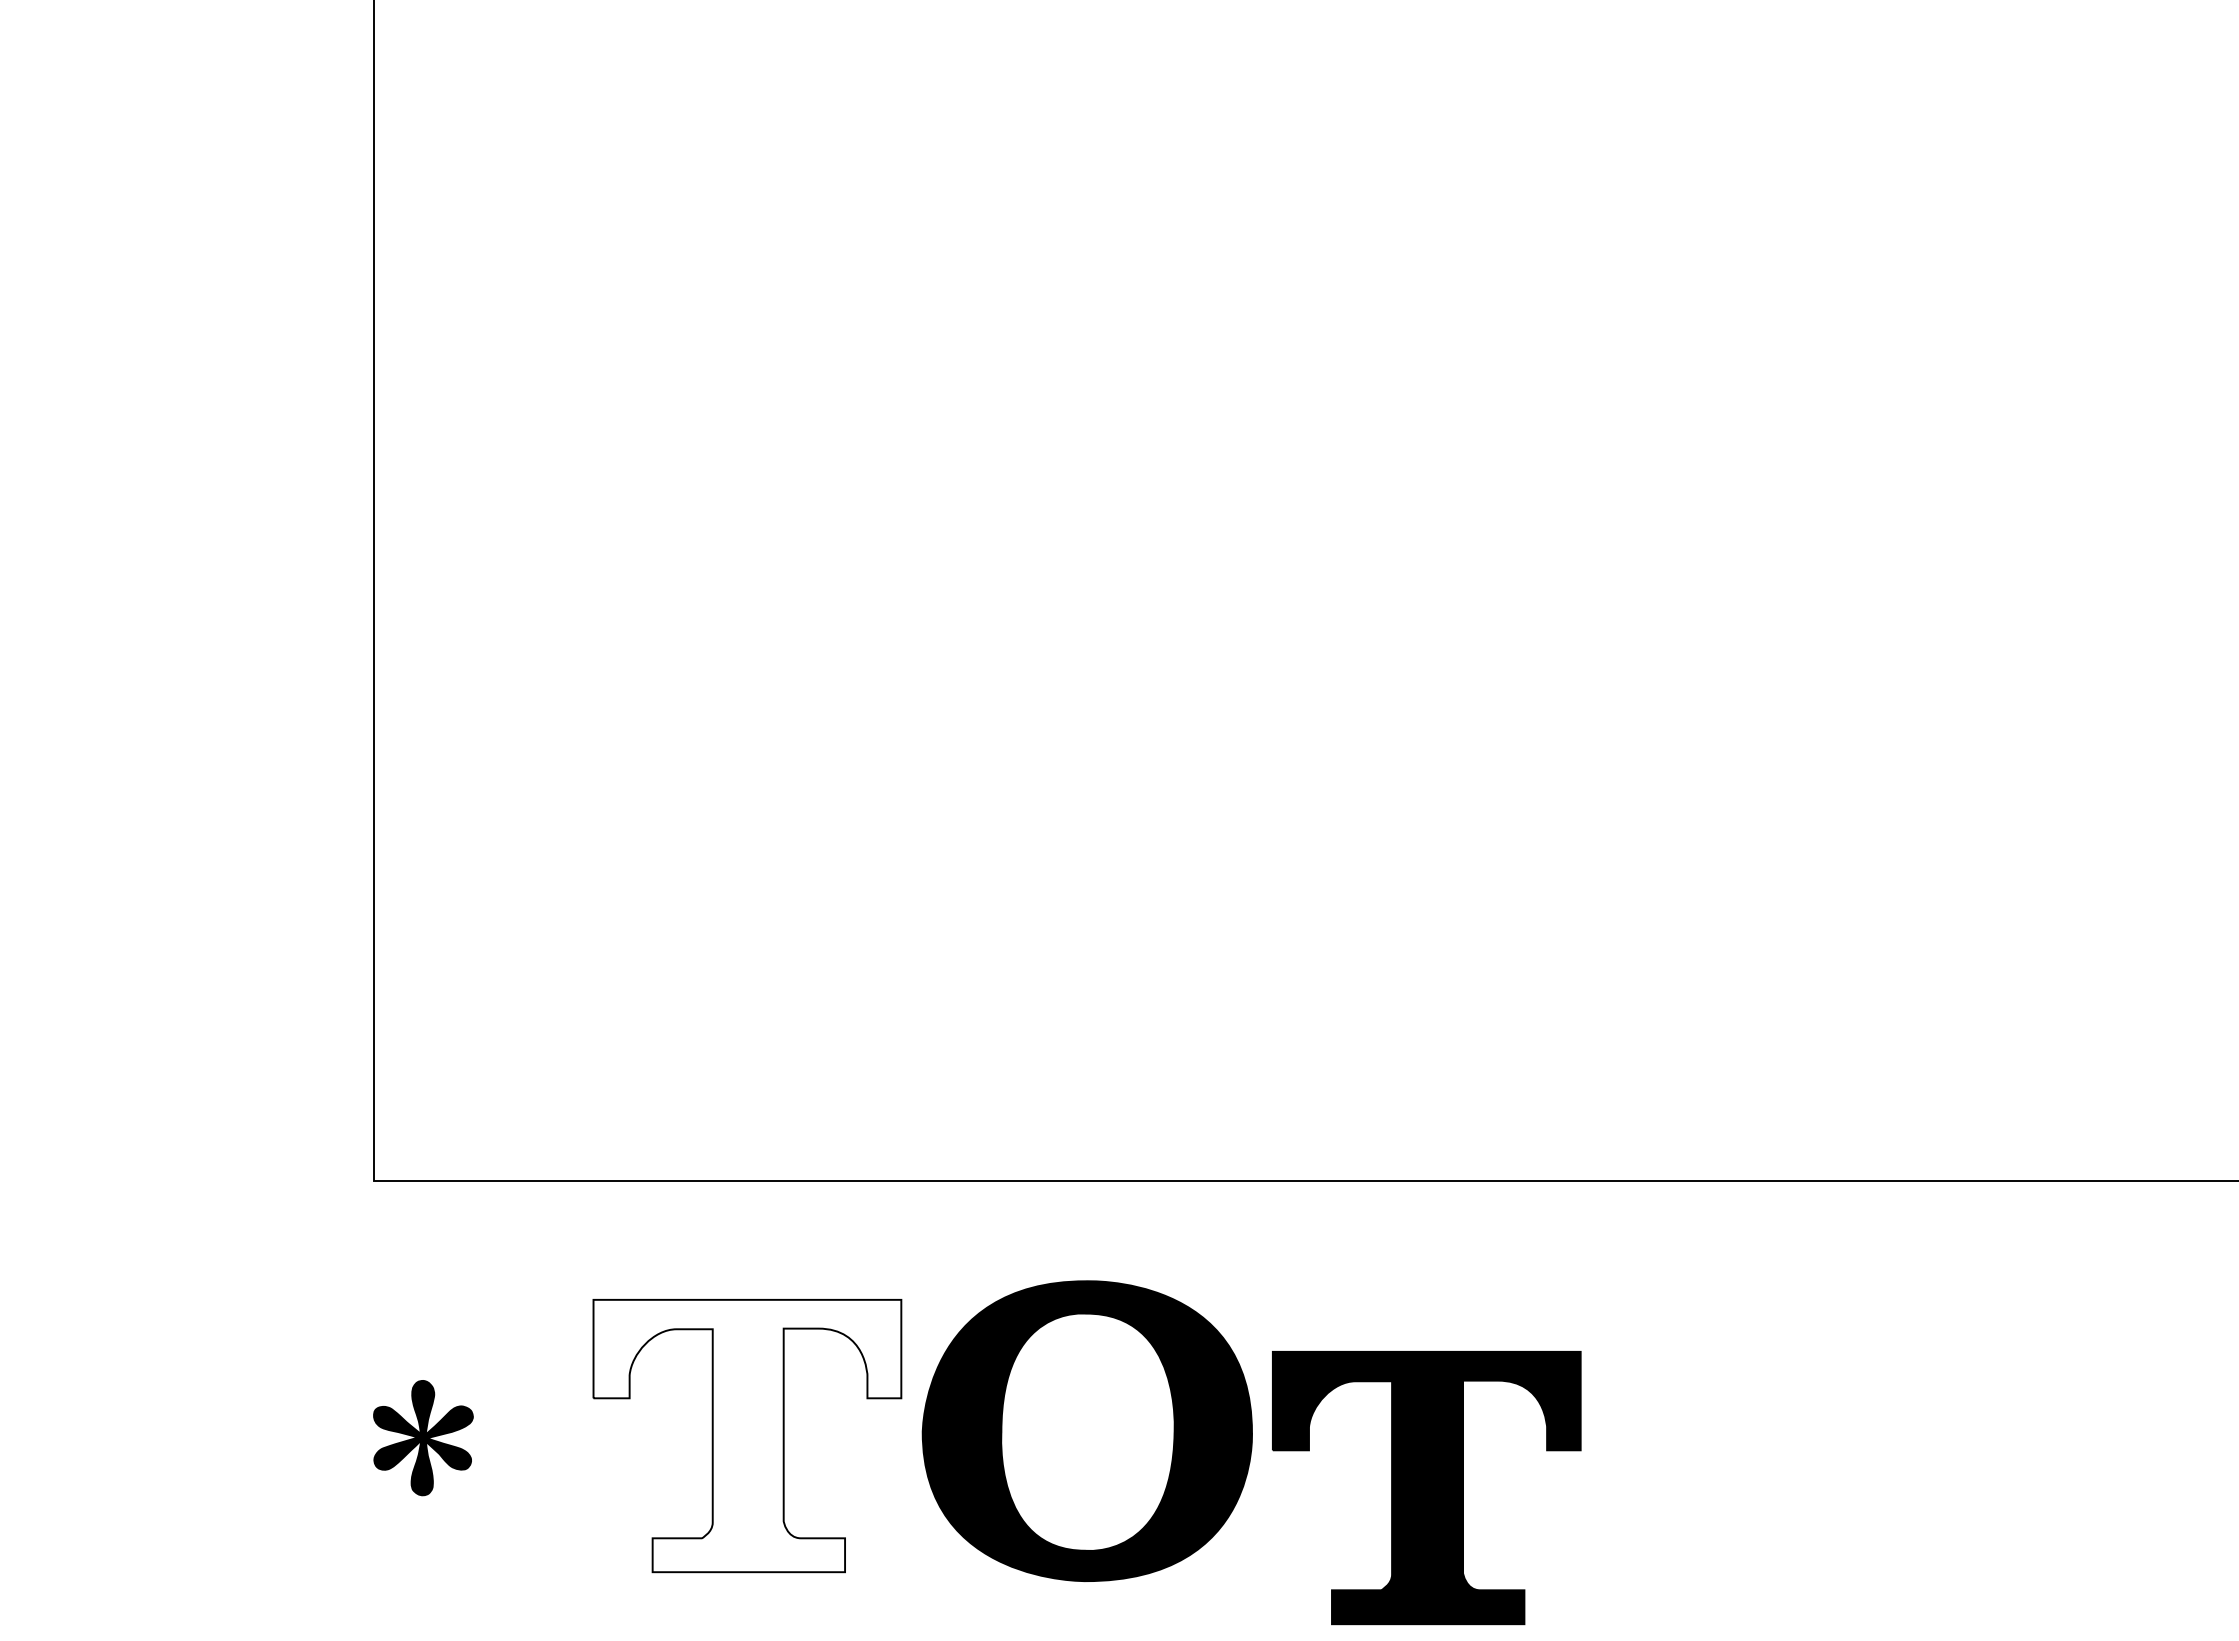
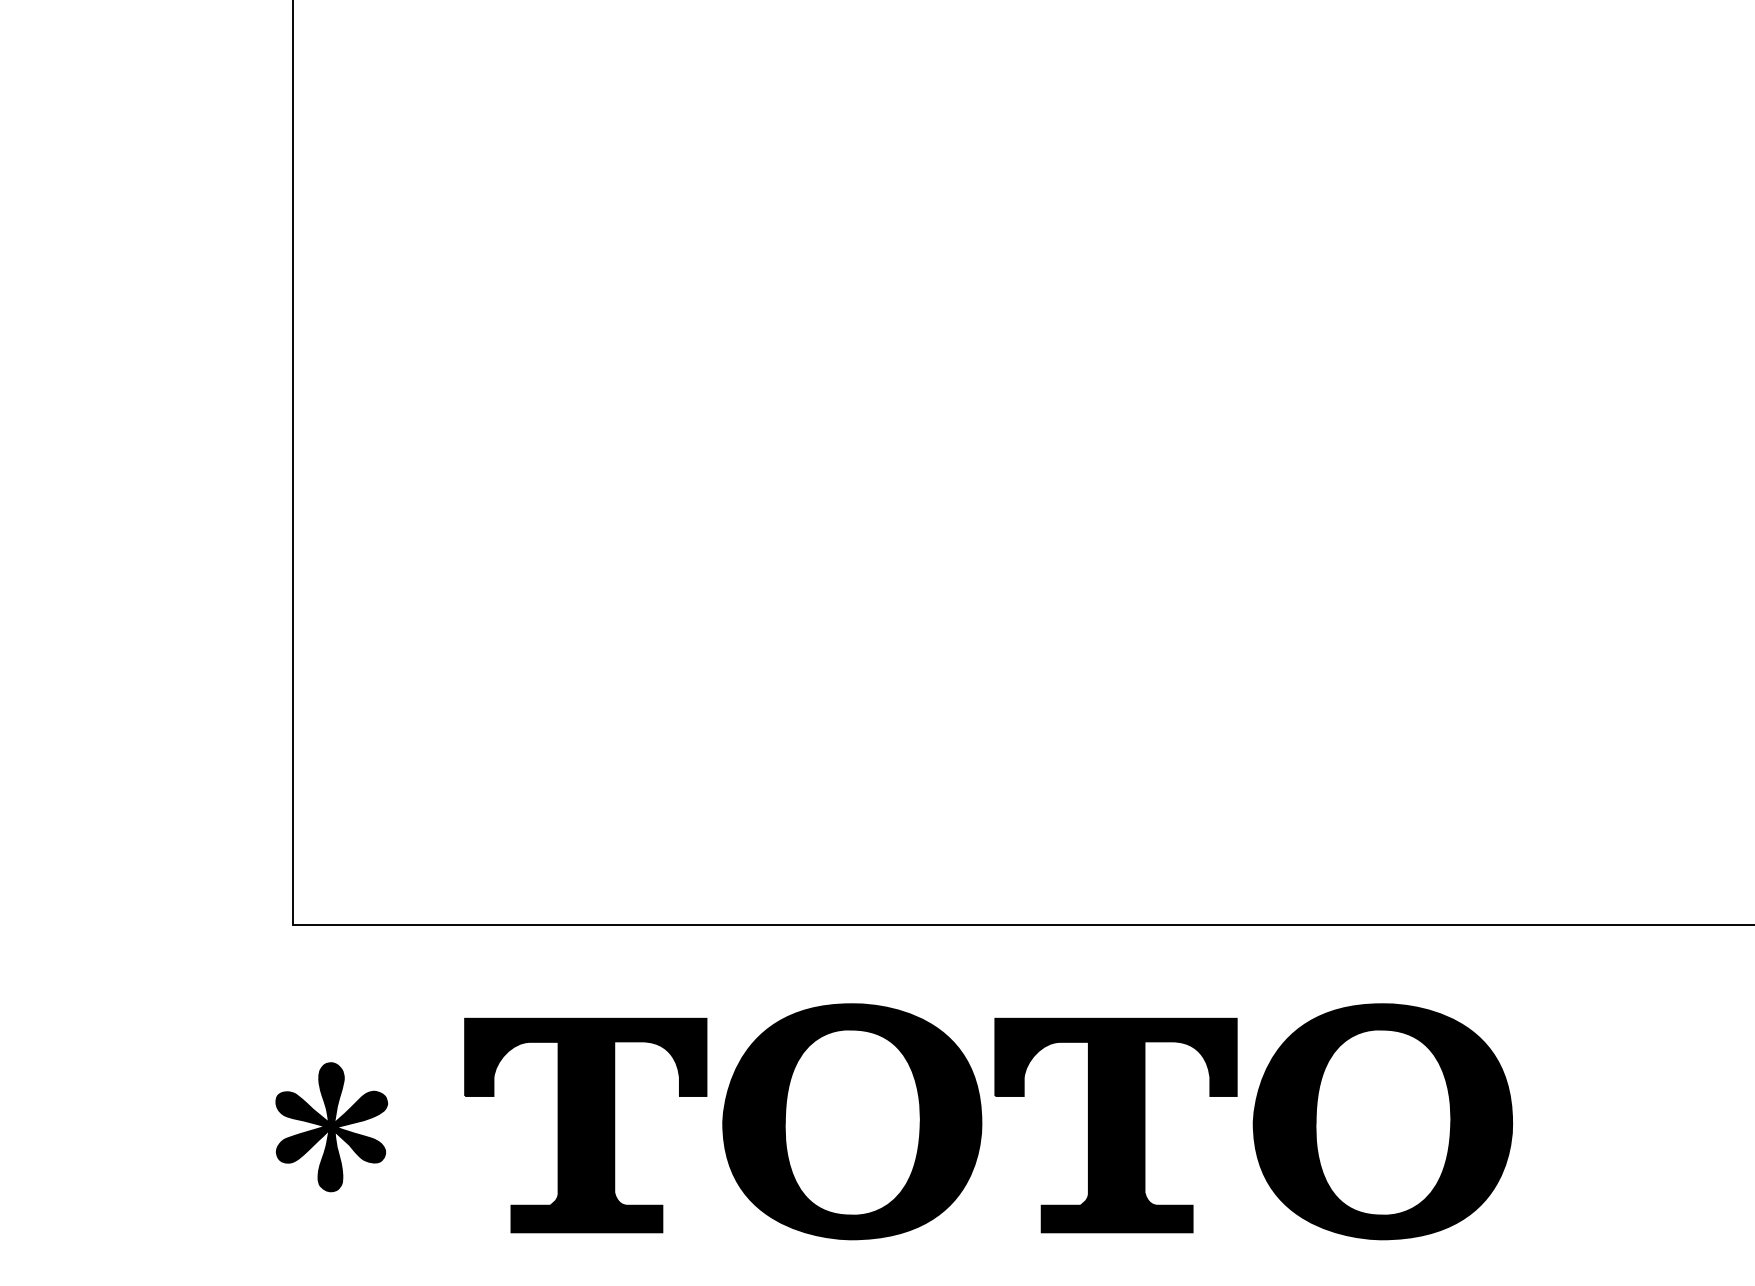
part: (1763, 1430) -> (1382, 1121), added
fill: (747, 1435) -> (585, 1125), added
part: (423, 1437) -> (331, 1126), size x1.43
part: (1426, 1488) -> (1115, 1125), moved

